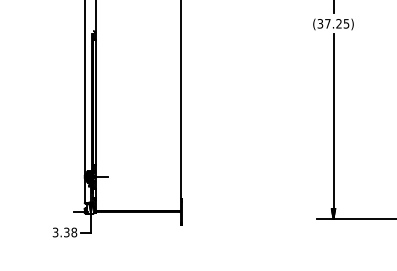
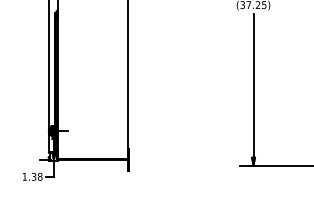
text: (55, 232) -> (24, 176), 3.38 -> 1.38

